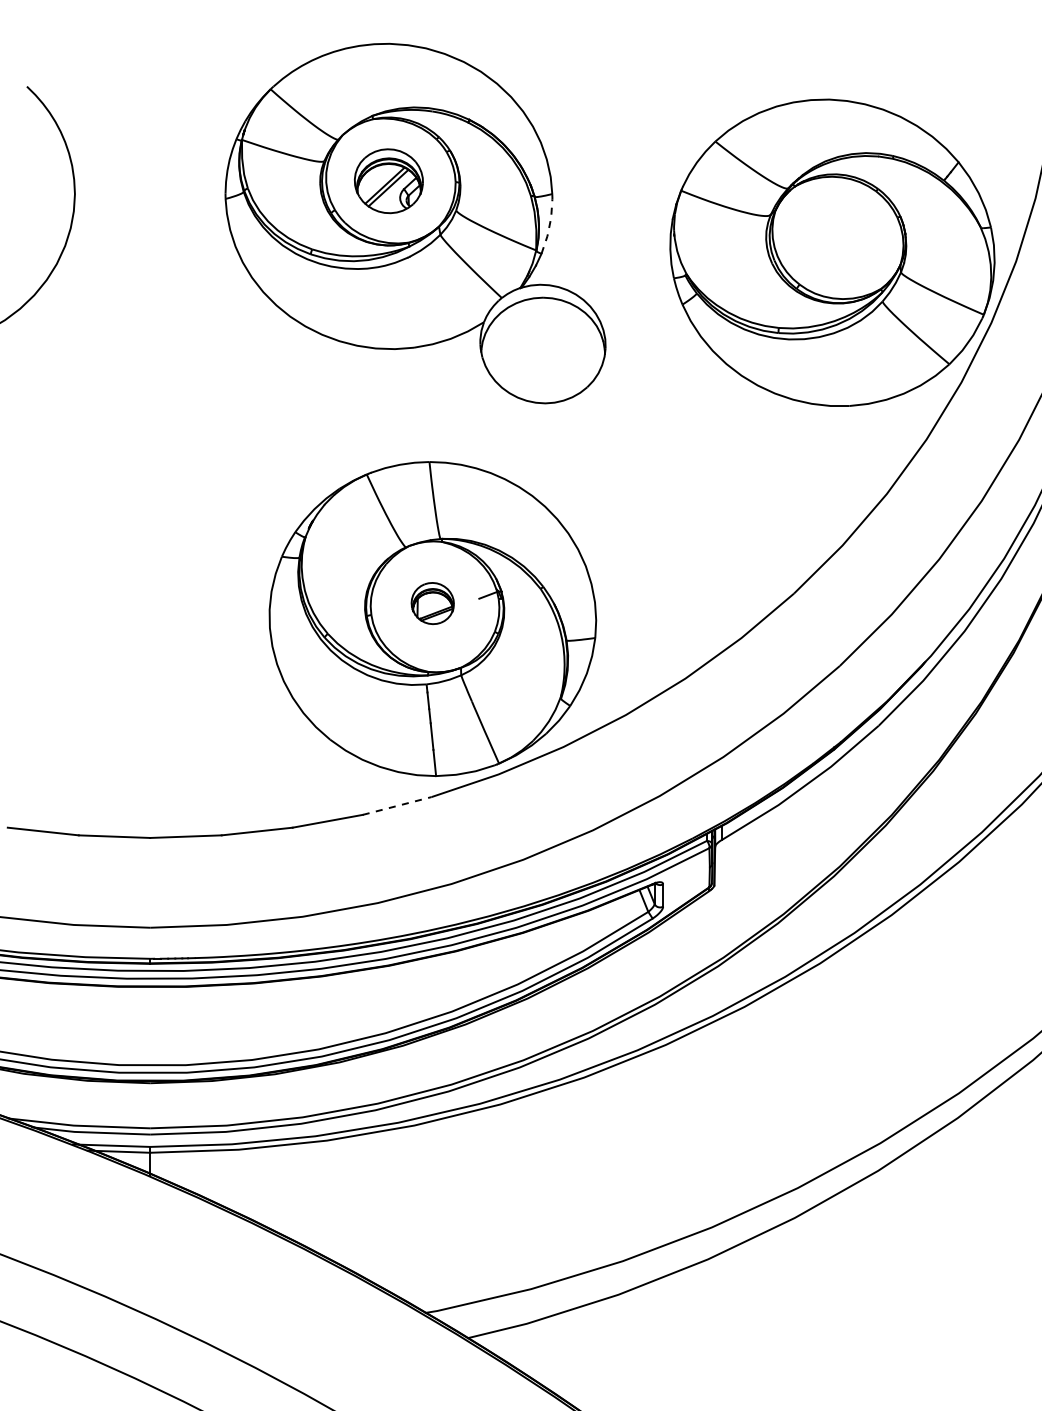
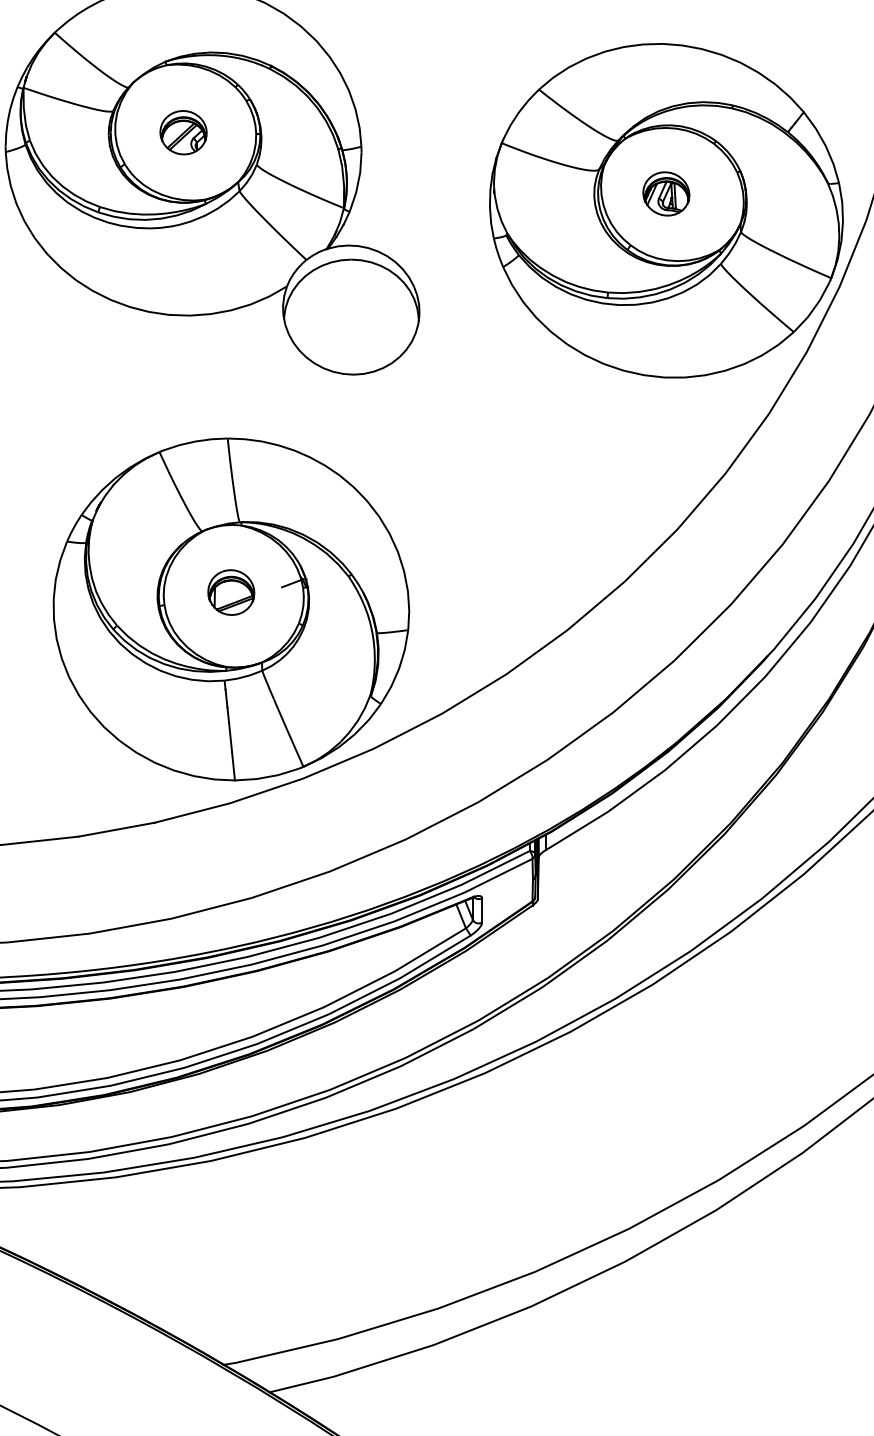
part: (388, 180) -> (183, 132), size x0.62
line: (549, 226) -> (358, 182), dashed -> solid
part: (832, 237) -> (666, 194), added
line: (397, 806) -> (192, 813), dashed -> solid

